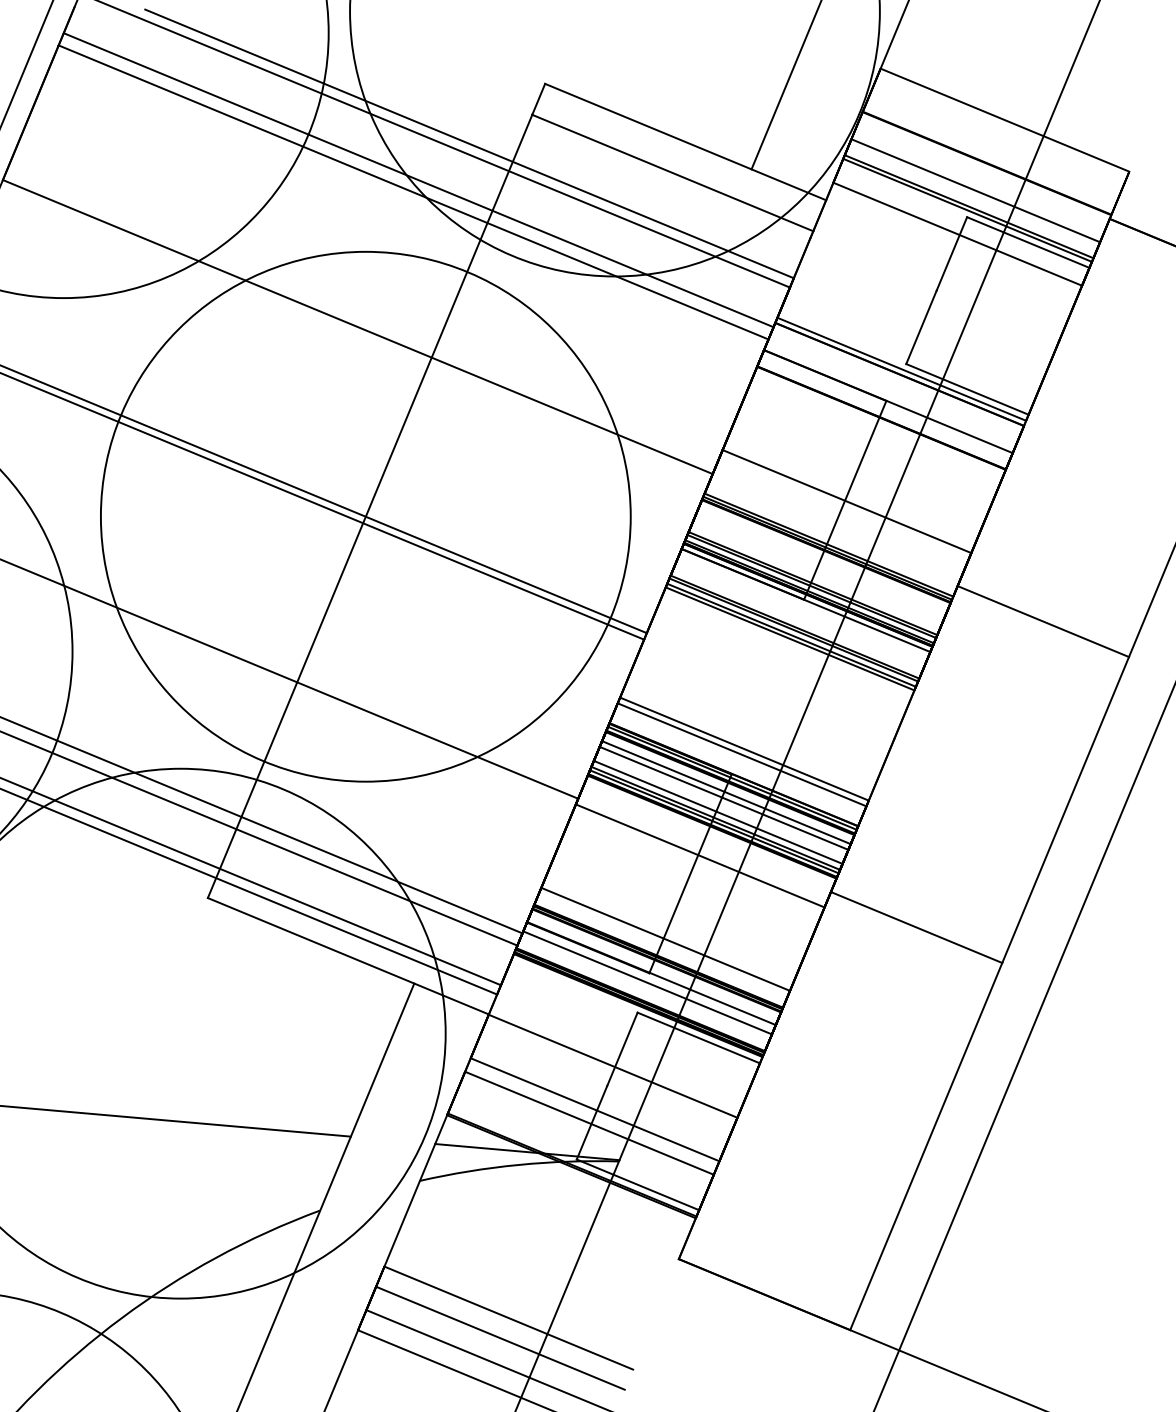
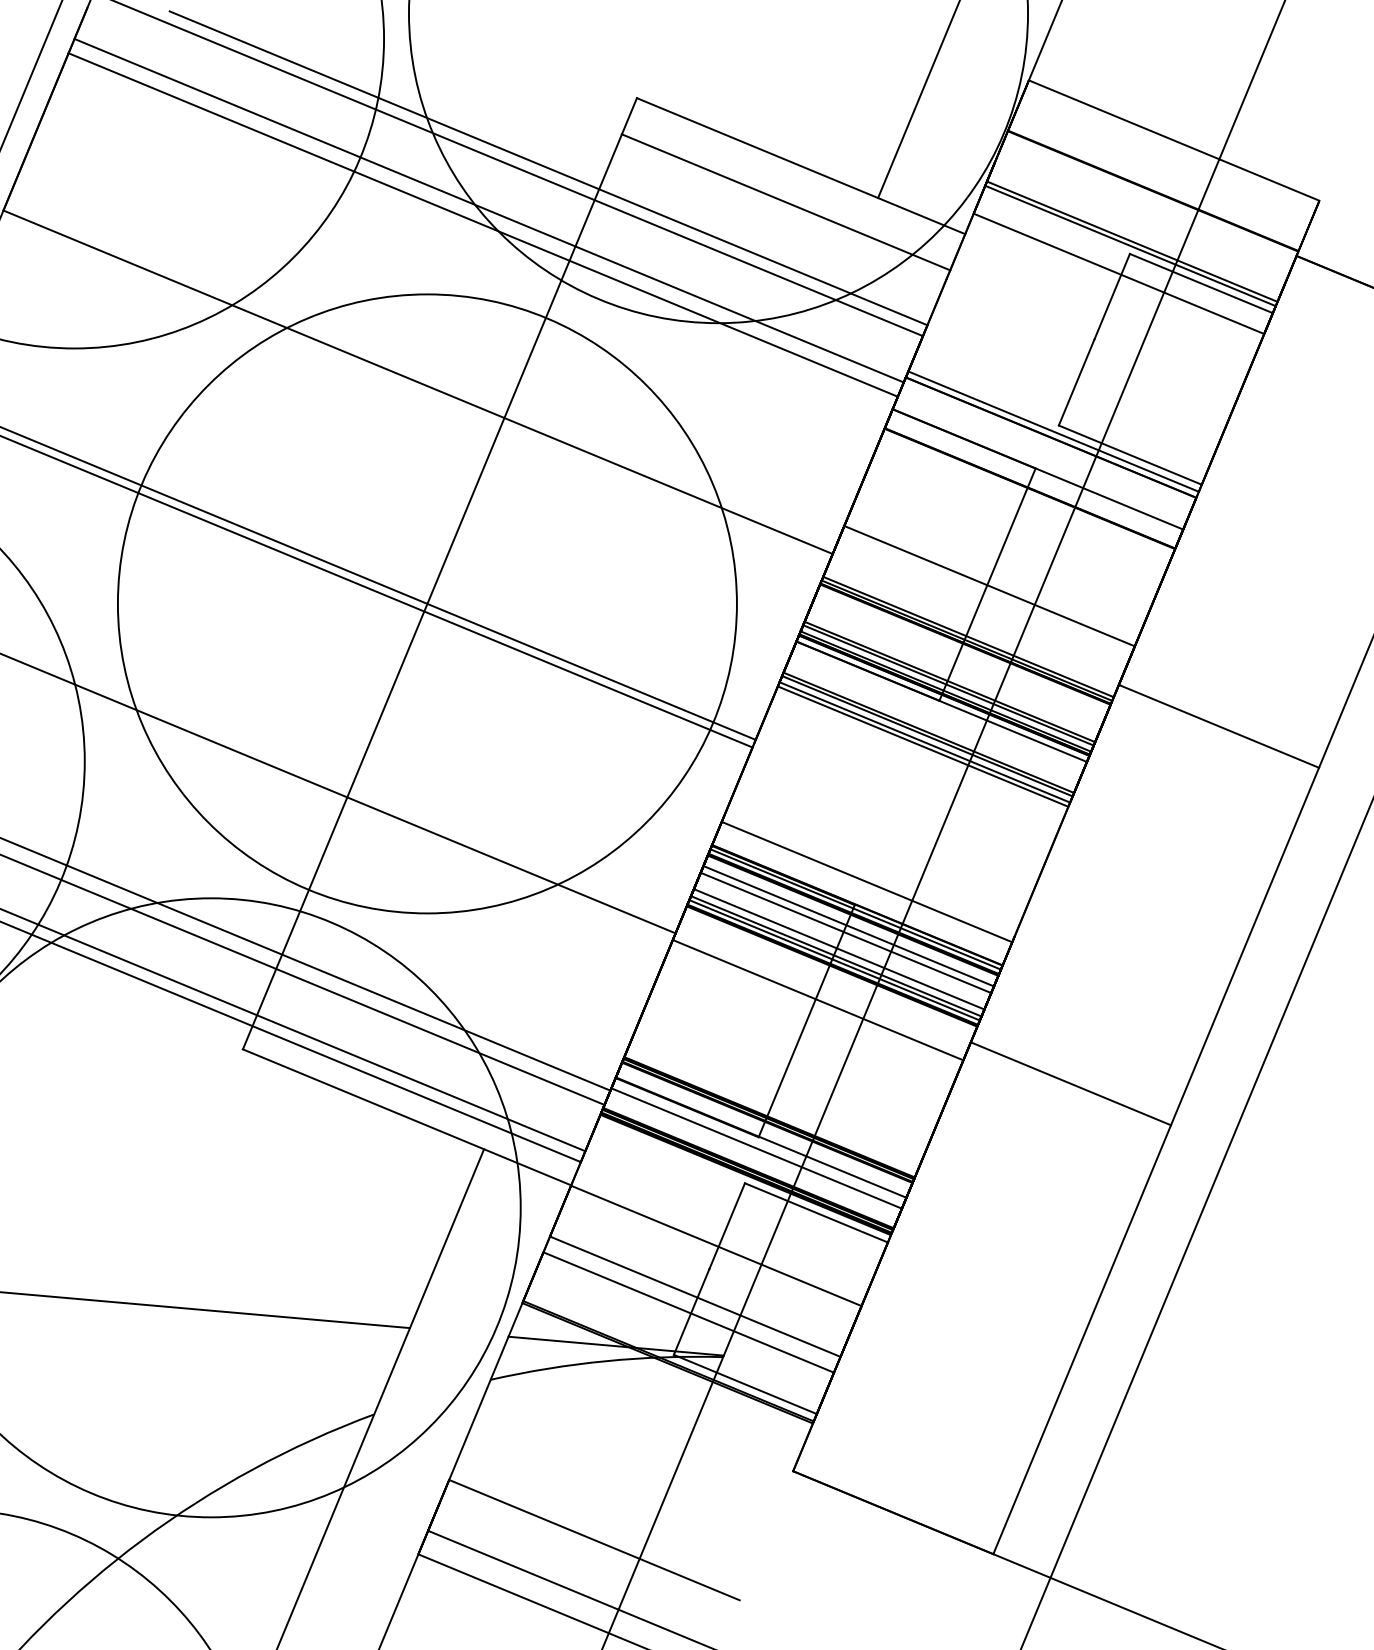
line: (975, 190) -> (1139, 222), removed
line: (744, 748) -> (869, 874), removed
line: (665, 938) -> (777, 1096), removed
line: (500, 1337) -> (584, 1562), removed

